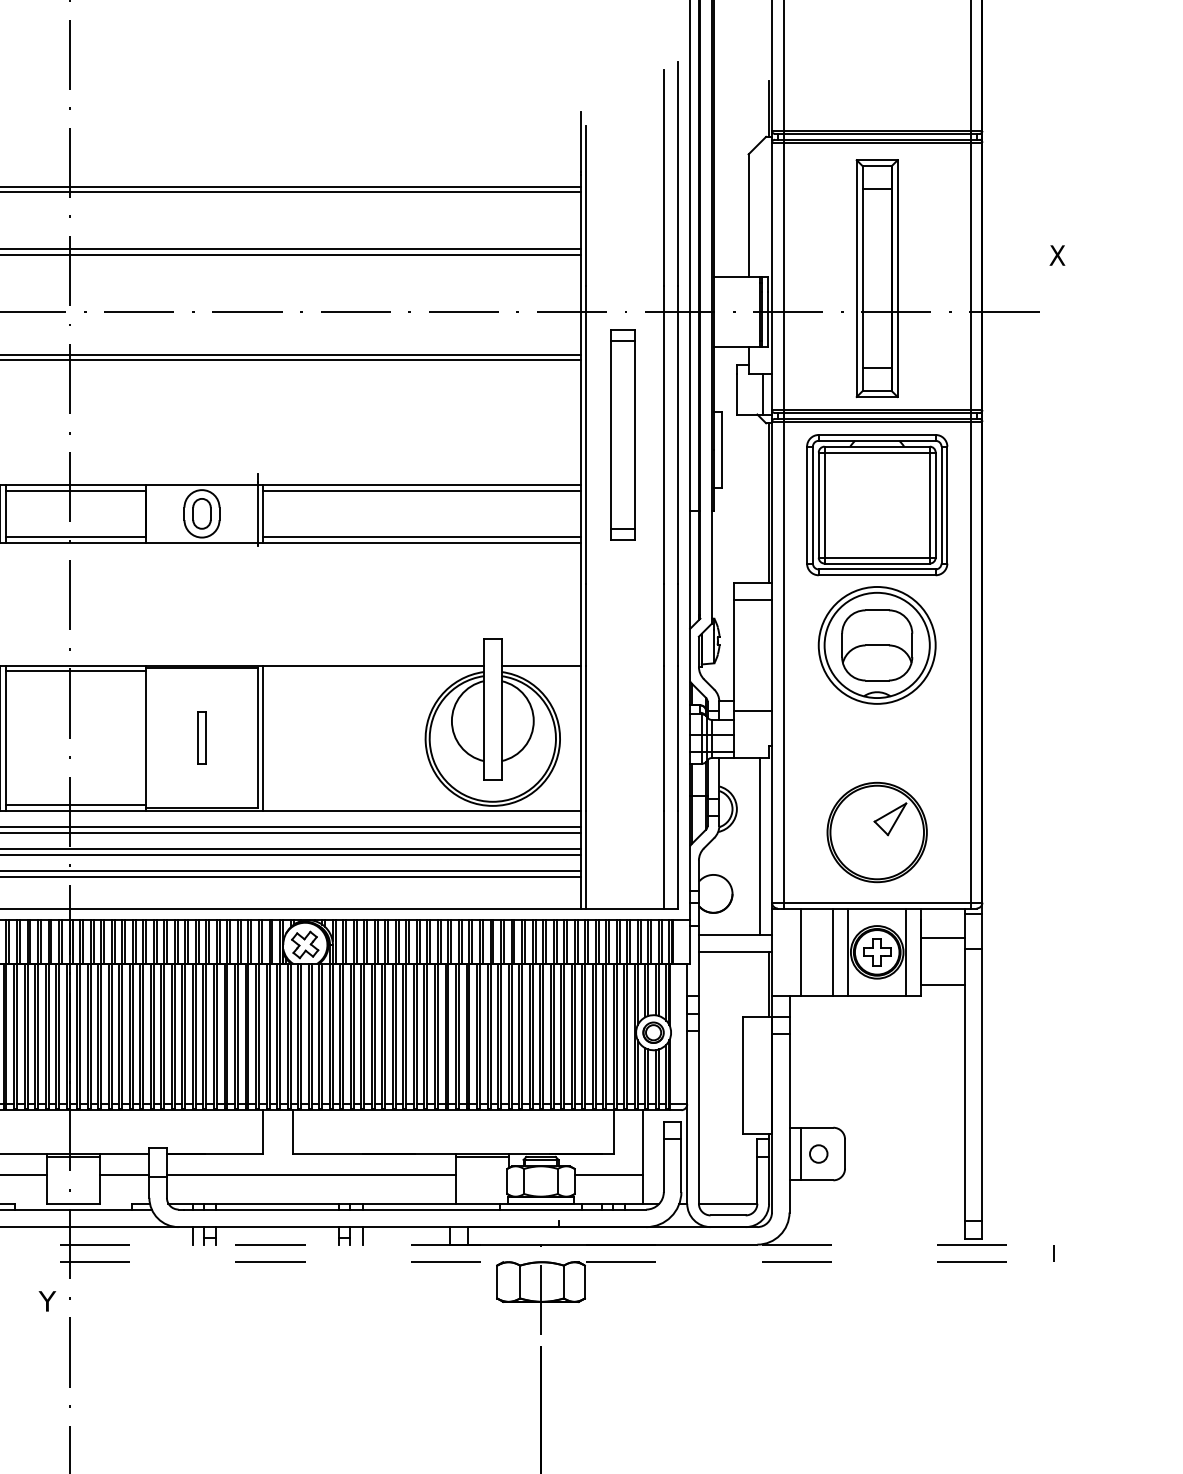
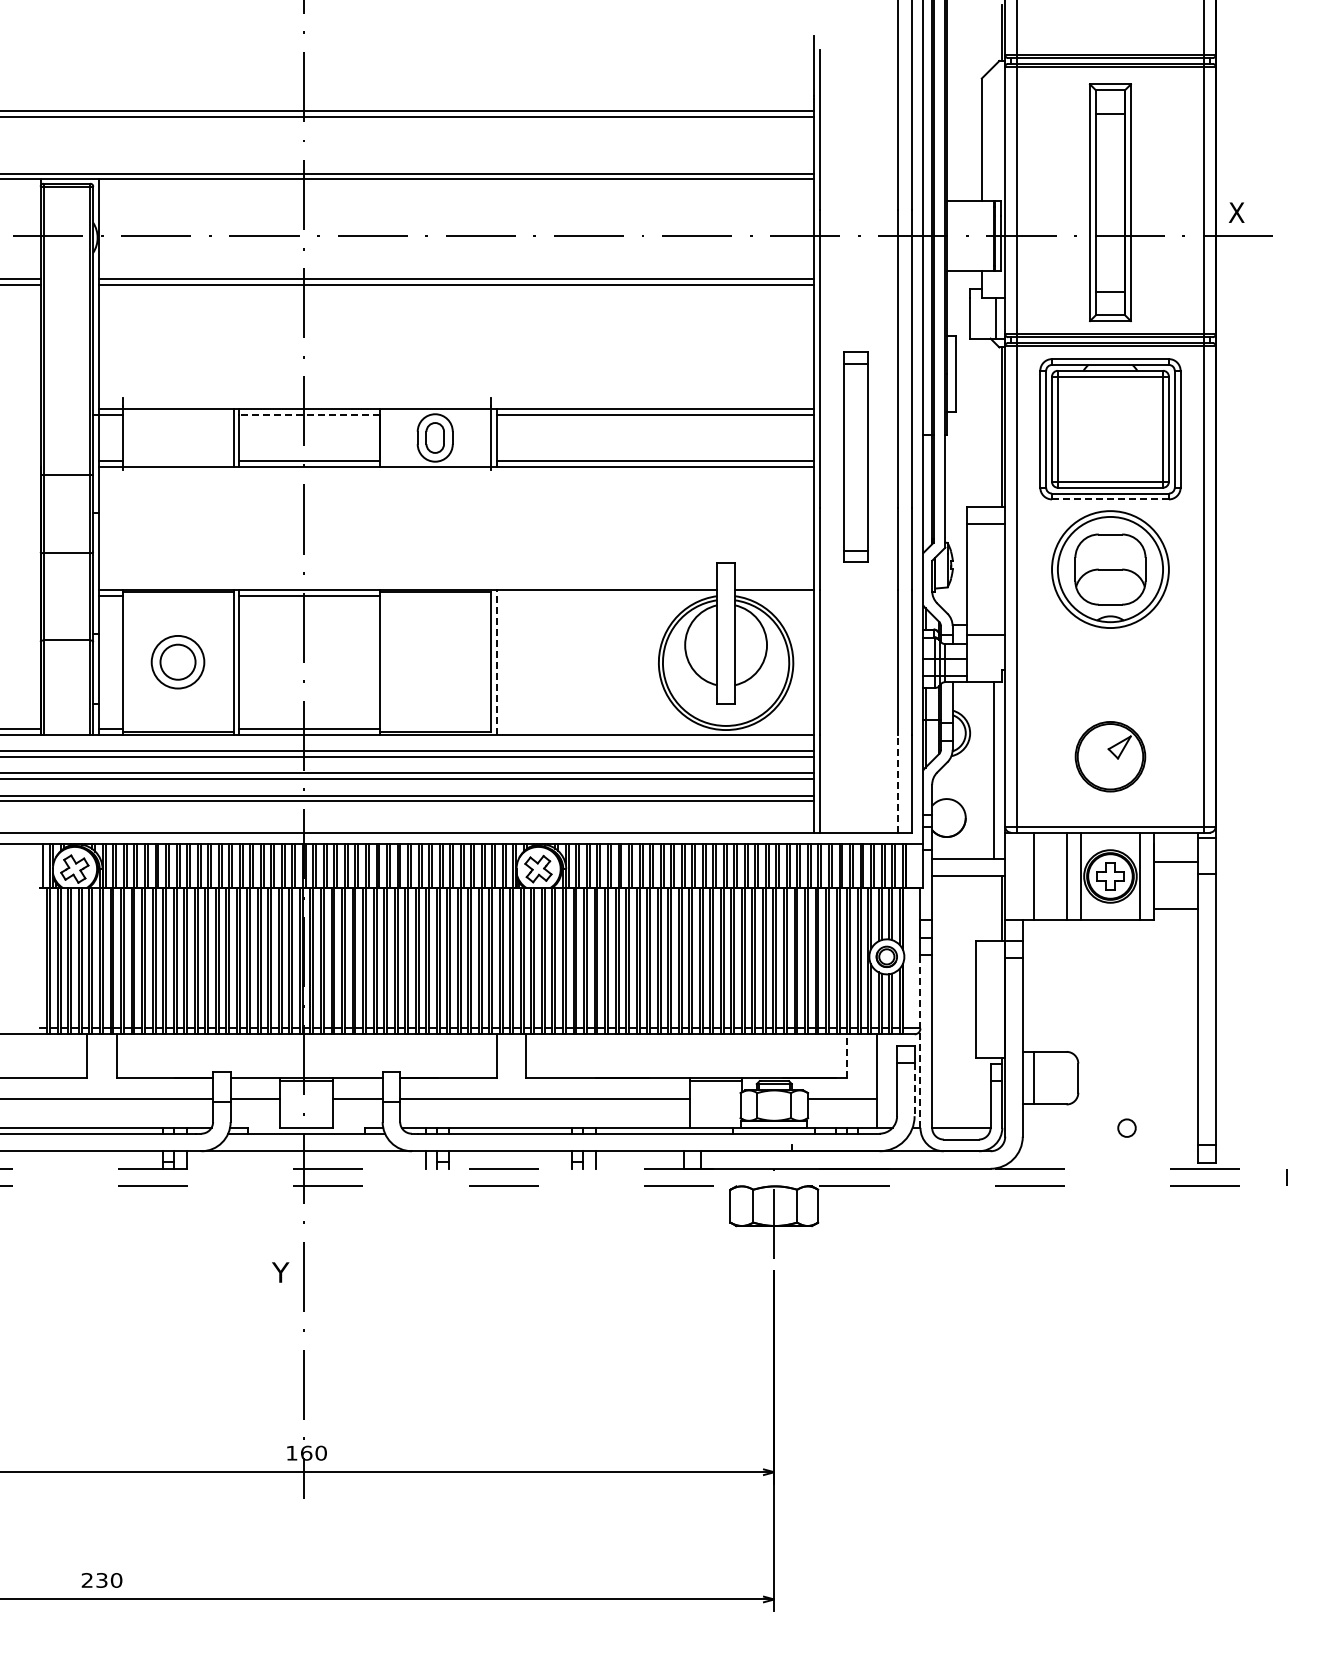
text: (1057, 255) -> (1236, 212), moved
part: (622, 434) -> (855, 456), moved
line: (76, 490) -> (309, 414), solid -> dashed
line: (877, 575) -> (1110, 499), solid -> dashed
line: (263, 737) -> (496, 661), solid -> dashed
part: (202, 738) -> (435, 662), removed
part: (877, 832) -> (1110, 756), size x0.7
line: (664, 859) -> (897, 783), solid -> dashed
line: (687, 1117) -> (920, 1041), solid -> dashed
line: (614, 1132) -> (847, 1056), solid -> dashed
circle: (818, 1153) -> (1126, 1127), moved
line: (681, 1165) -> (914, 1089), solid -> dashed
text: (47, 1301) -> (280, 1272), moved

